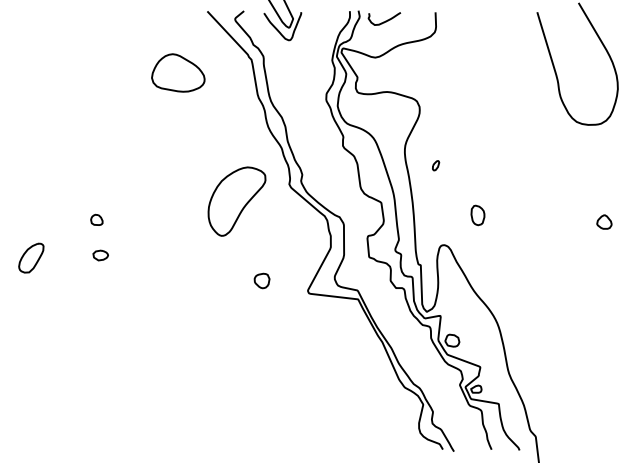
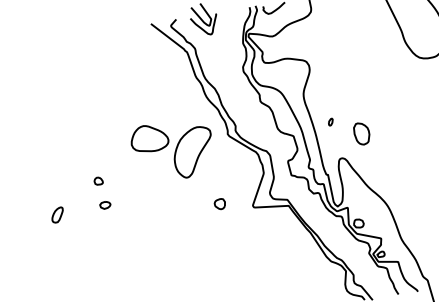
part: (178, 72) -> (149, 138), moved
part: (436, 165) -> (331, 121), moved
part: (477, 215) -> (361, 133), size x1.6
part: (31, 257) -> (57, 214), size x0.7

